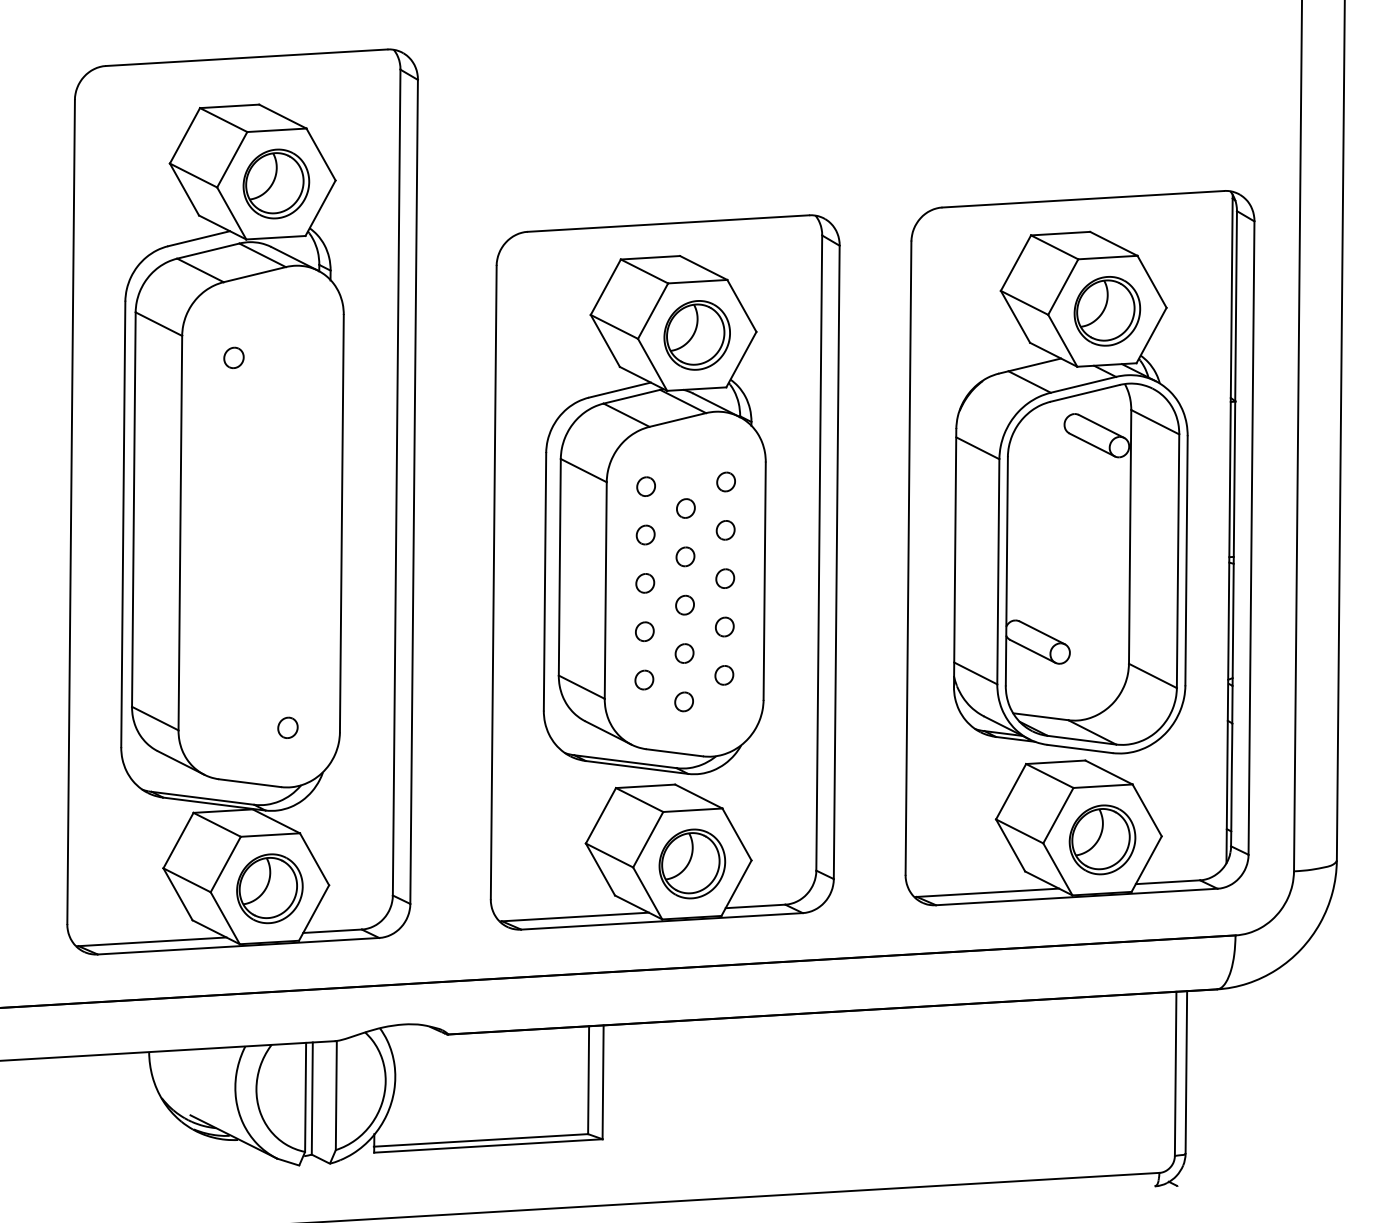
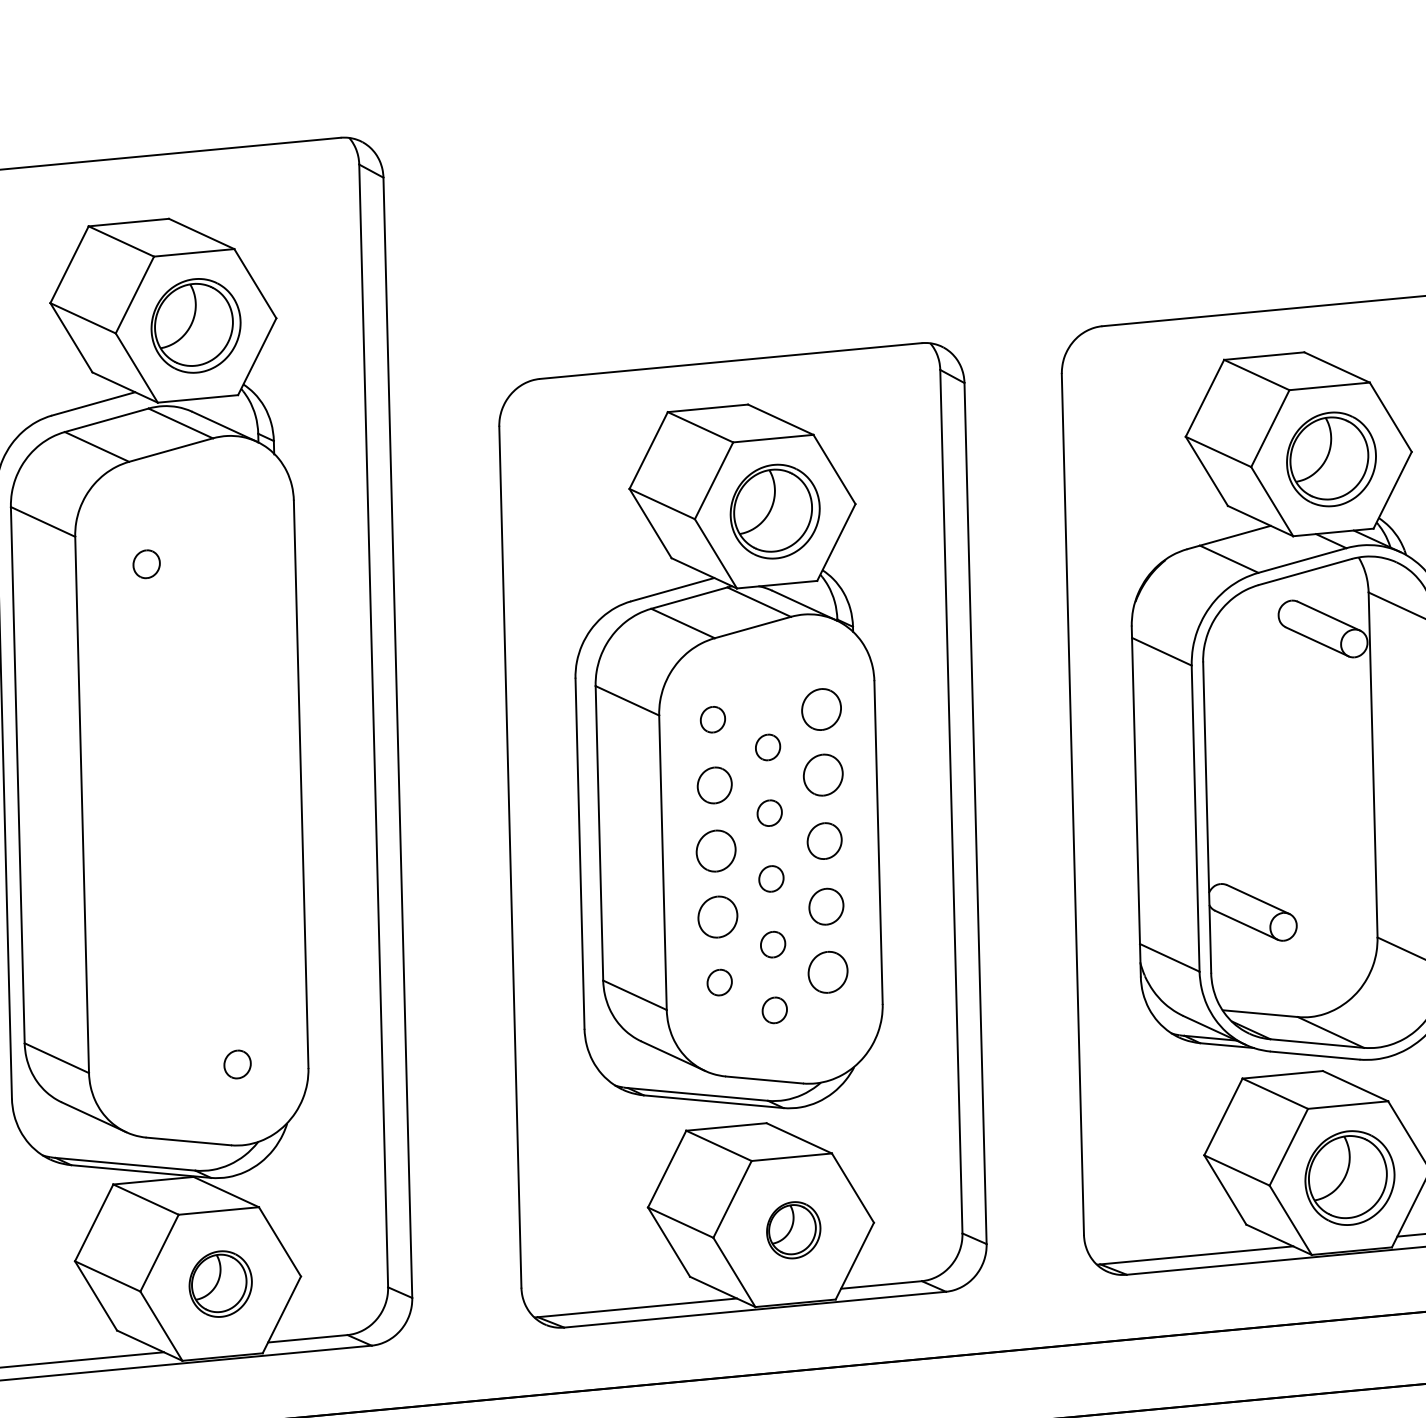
part: (725, 481) -> (820, 708), size x1.6
part: (725, 530) -> (822, 775), size x1.6
part: (645, 534) -> (714, 784), size x1.4
part: (725, 578) -> (825, 840), size x1.4
part: (645, 583) -> (716, 851), size x1.6
part: (724, 626) -> (826, 905), size x1.4
part: (644, 631) -> (717, 916), size x1.6
part: (724, 675) -> (828, 972), size x1.6
part: (692, 863) -> (793, 1229), size x0.6
part: (269, 888) -> (220, 1283), size x0.7

